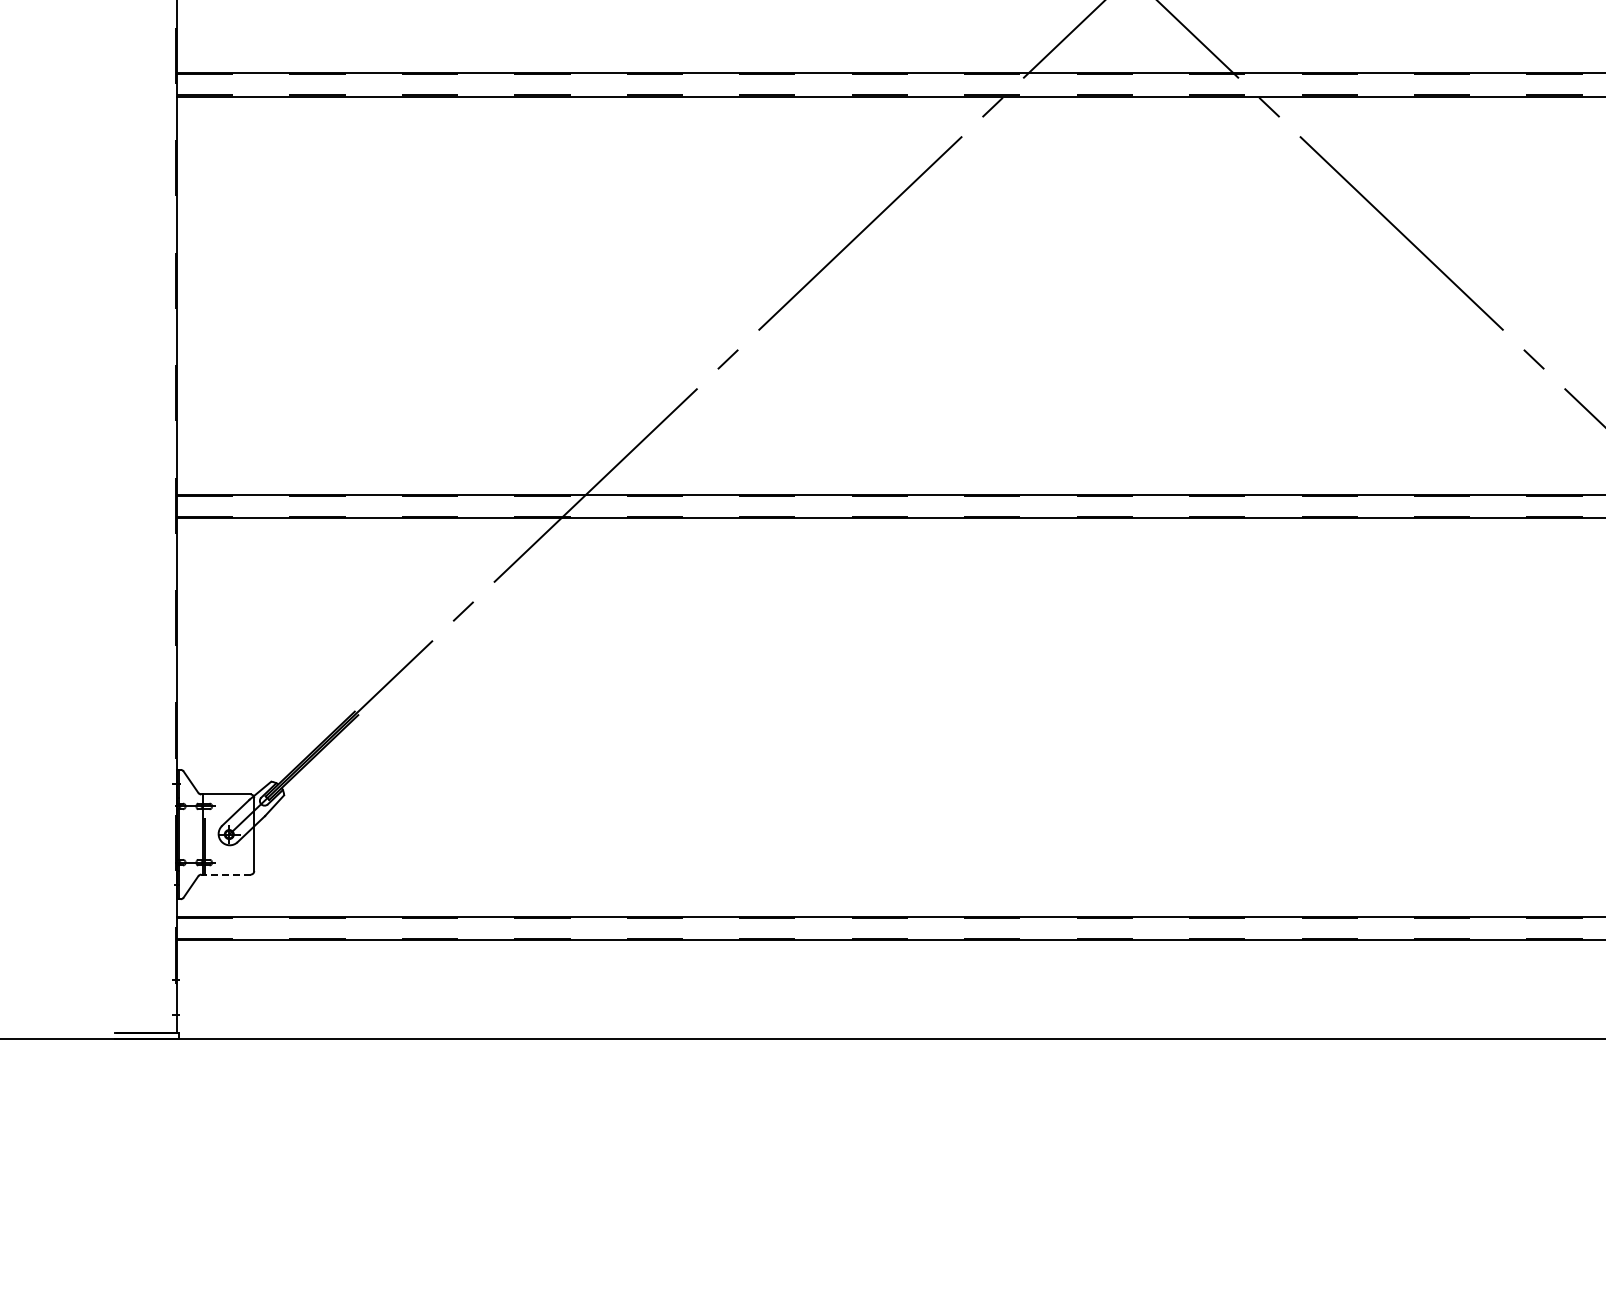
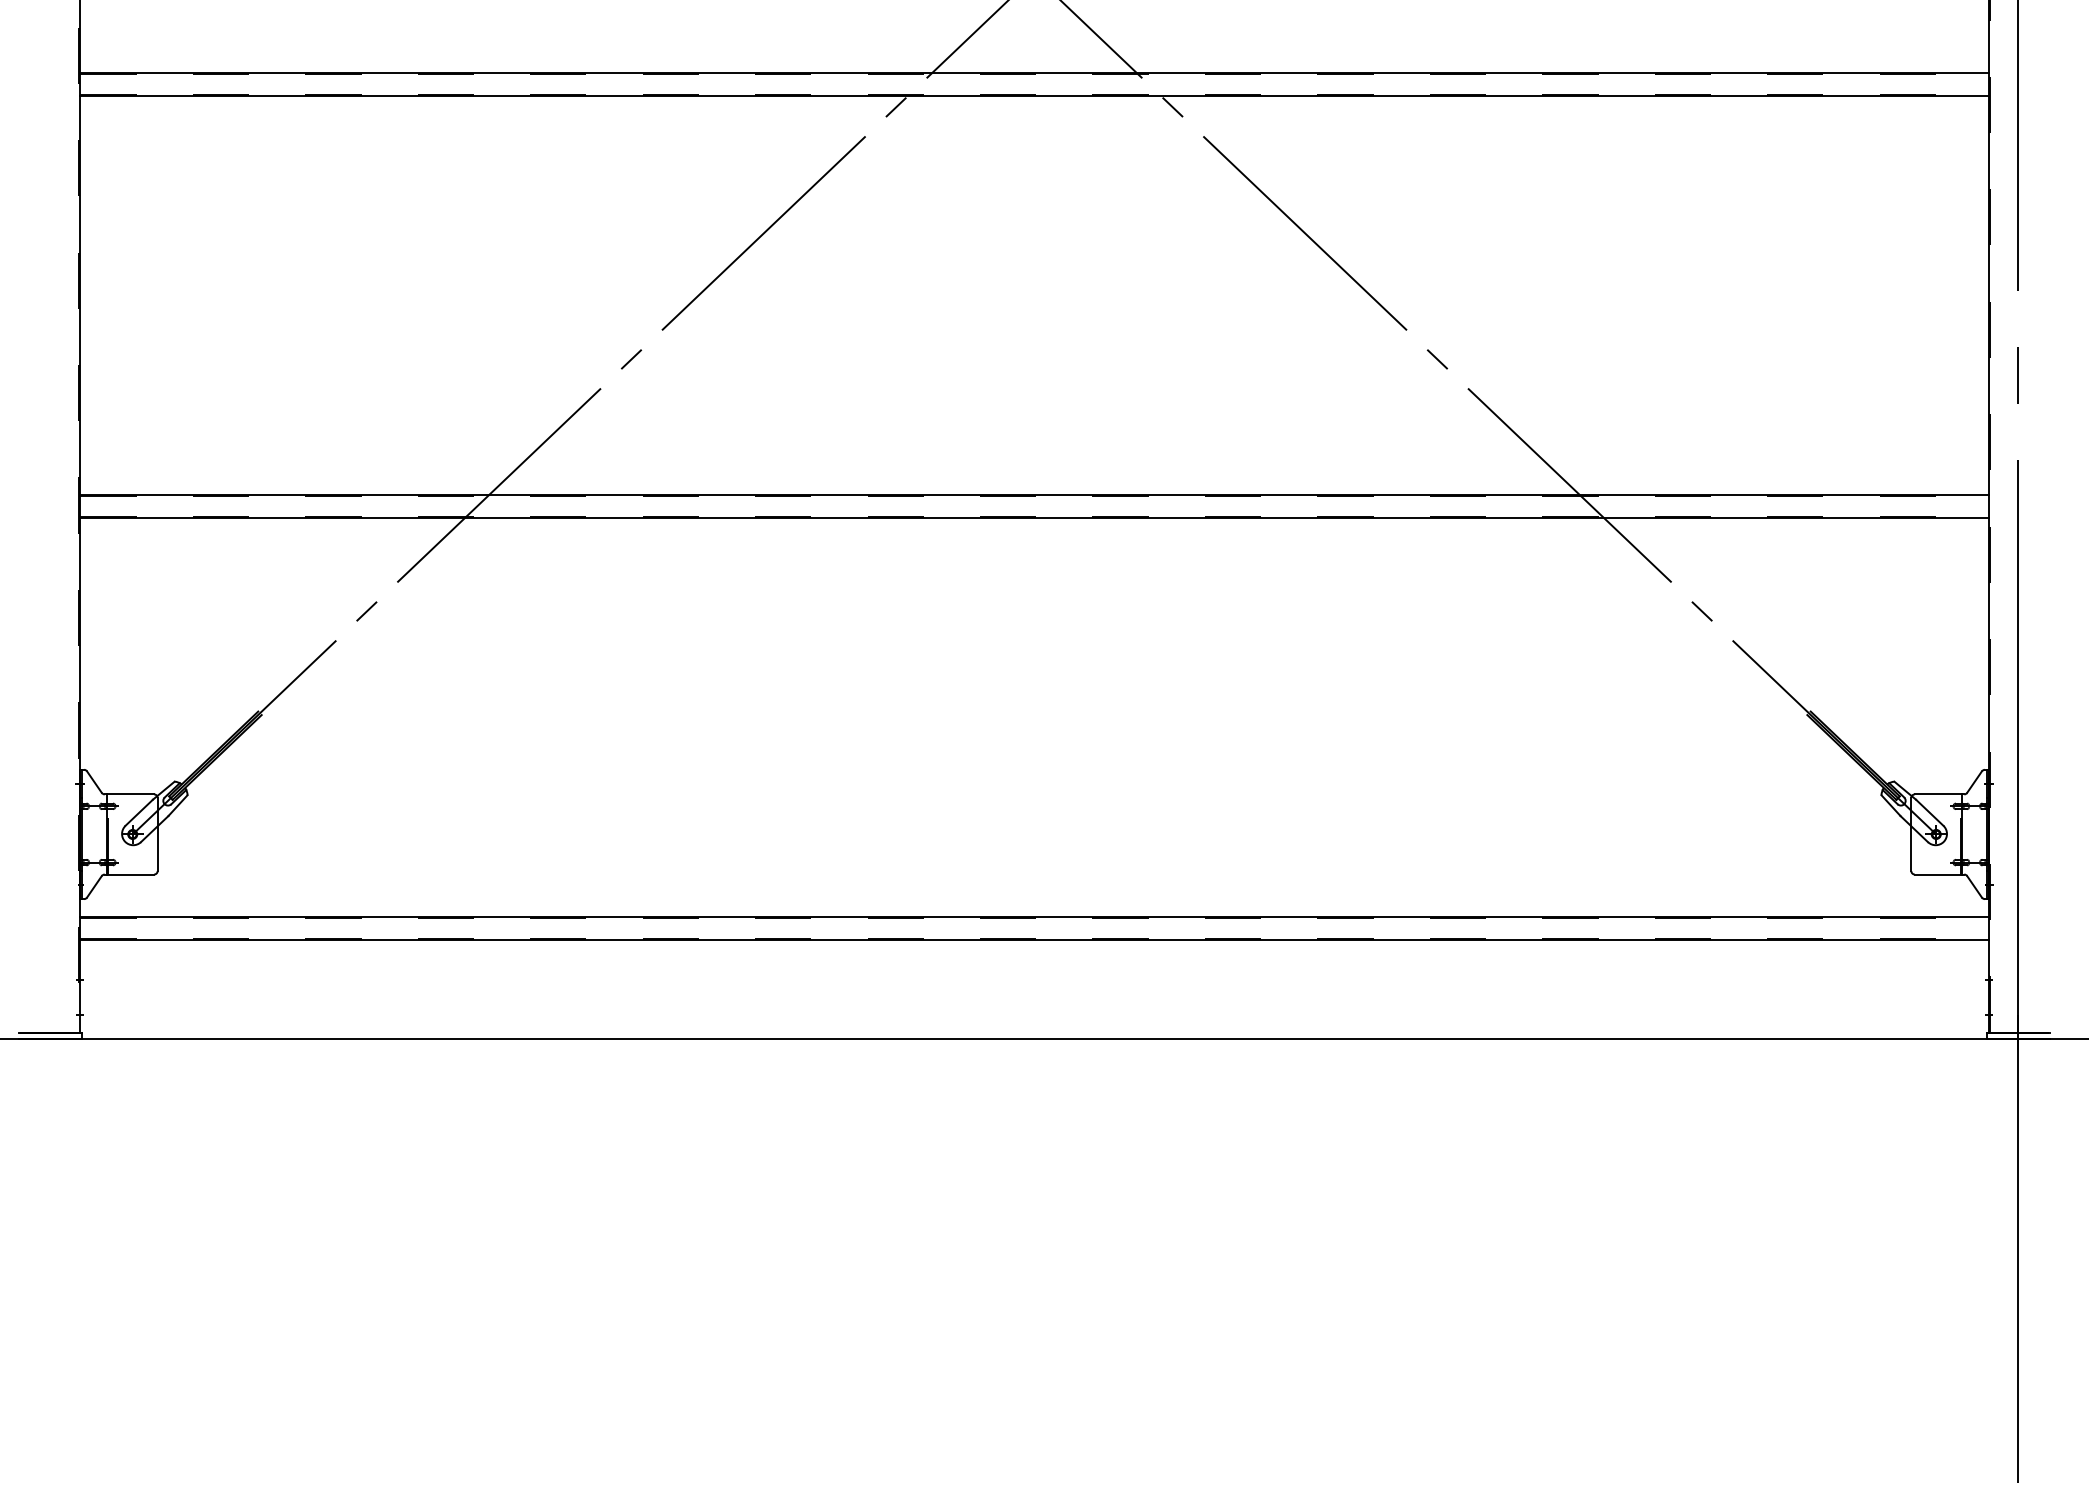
line: (226, 874) -> (129, 874), dashed -> solid

